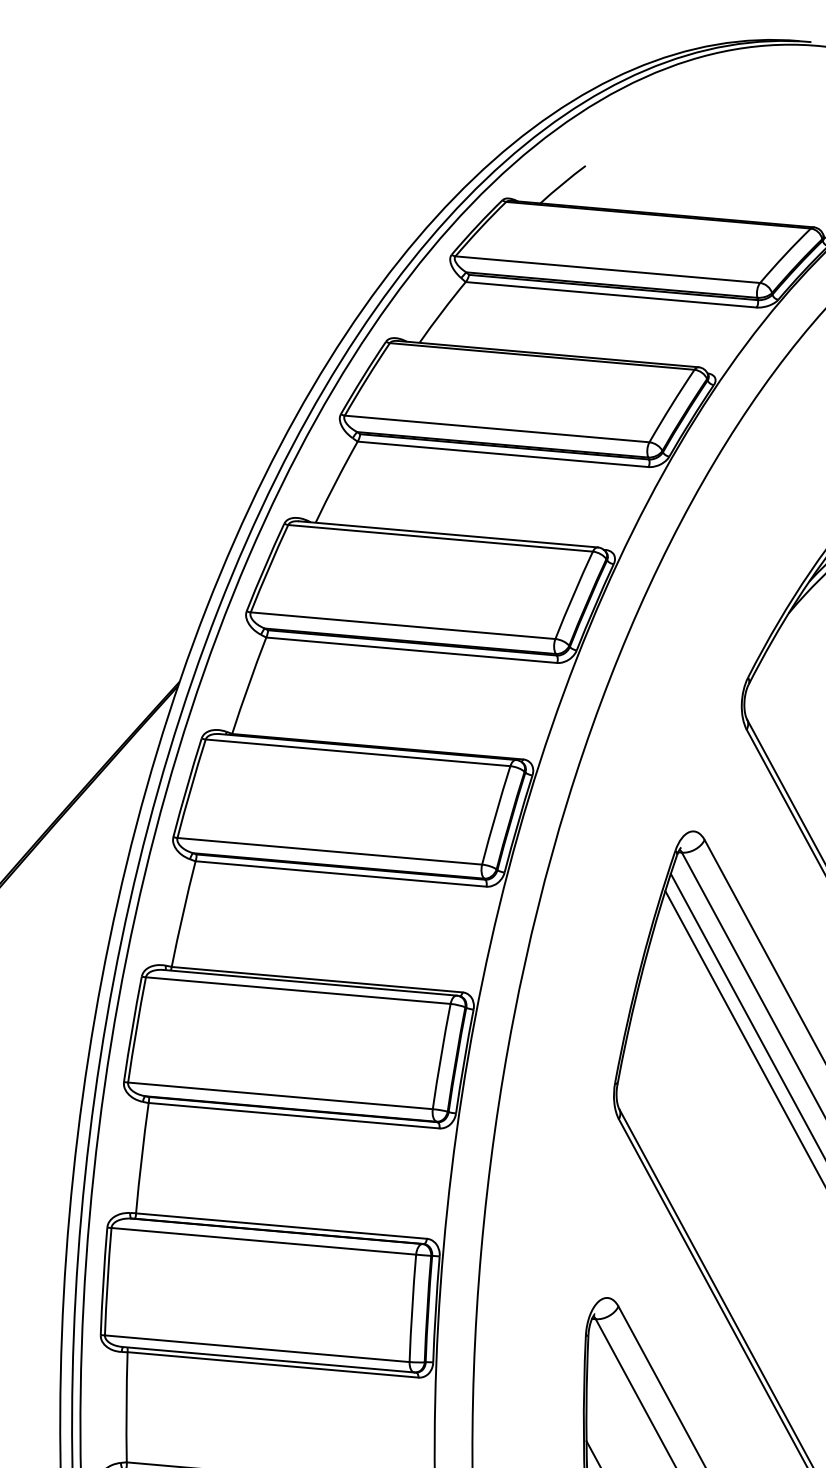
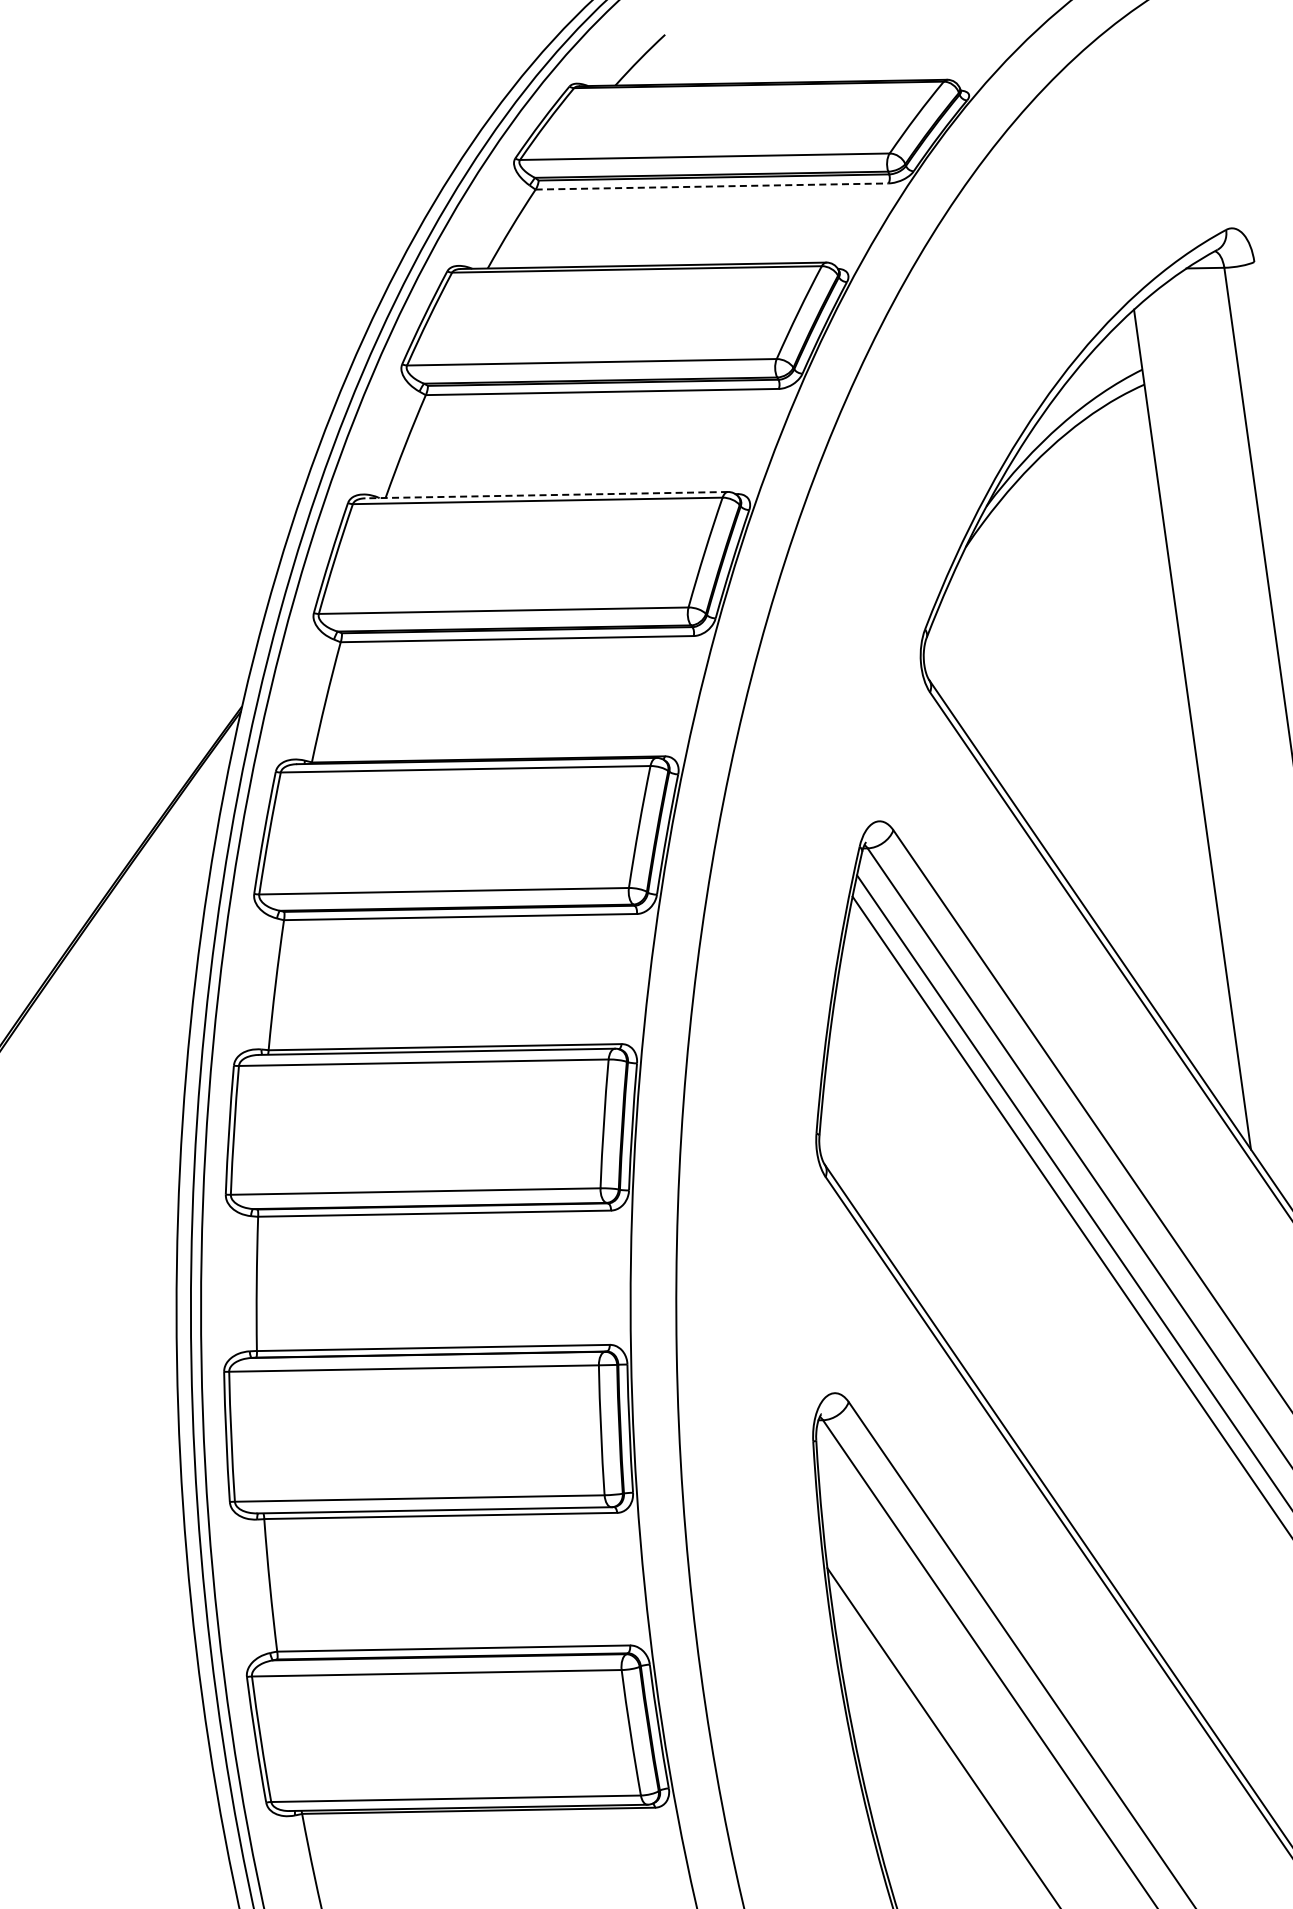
line: (611, 294) -> (712, 186), solid -> dashed
line: (448, 534) -> (546, 495), solid -> dashed

